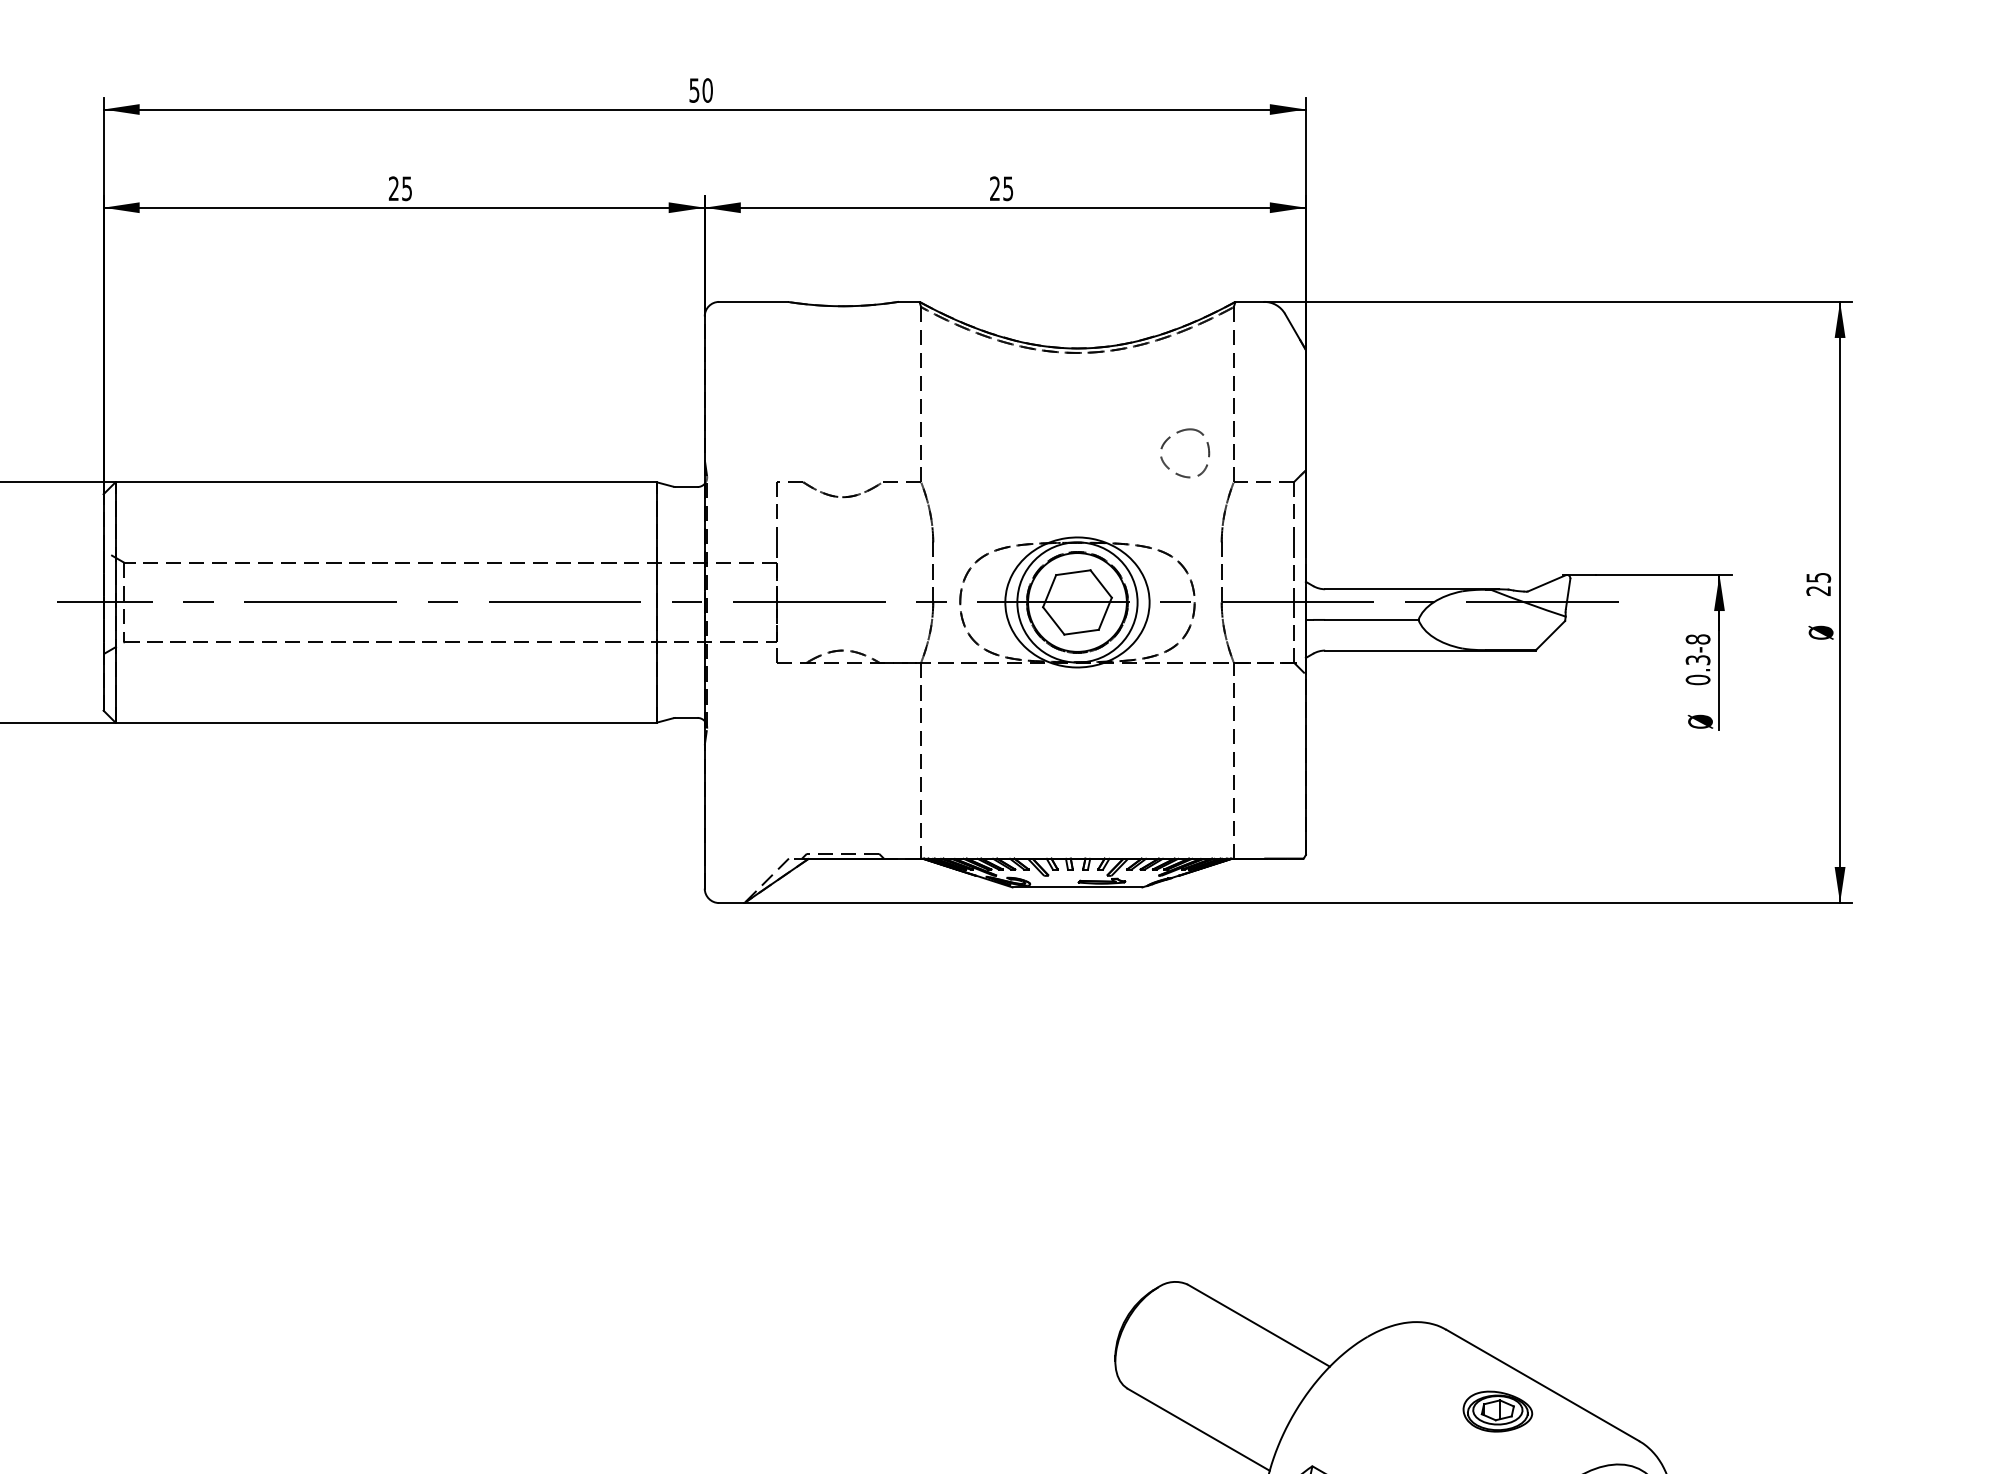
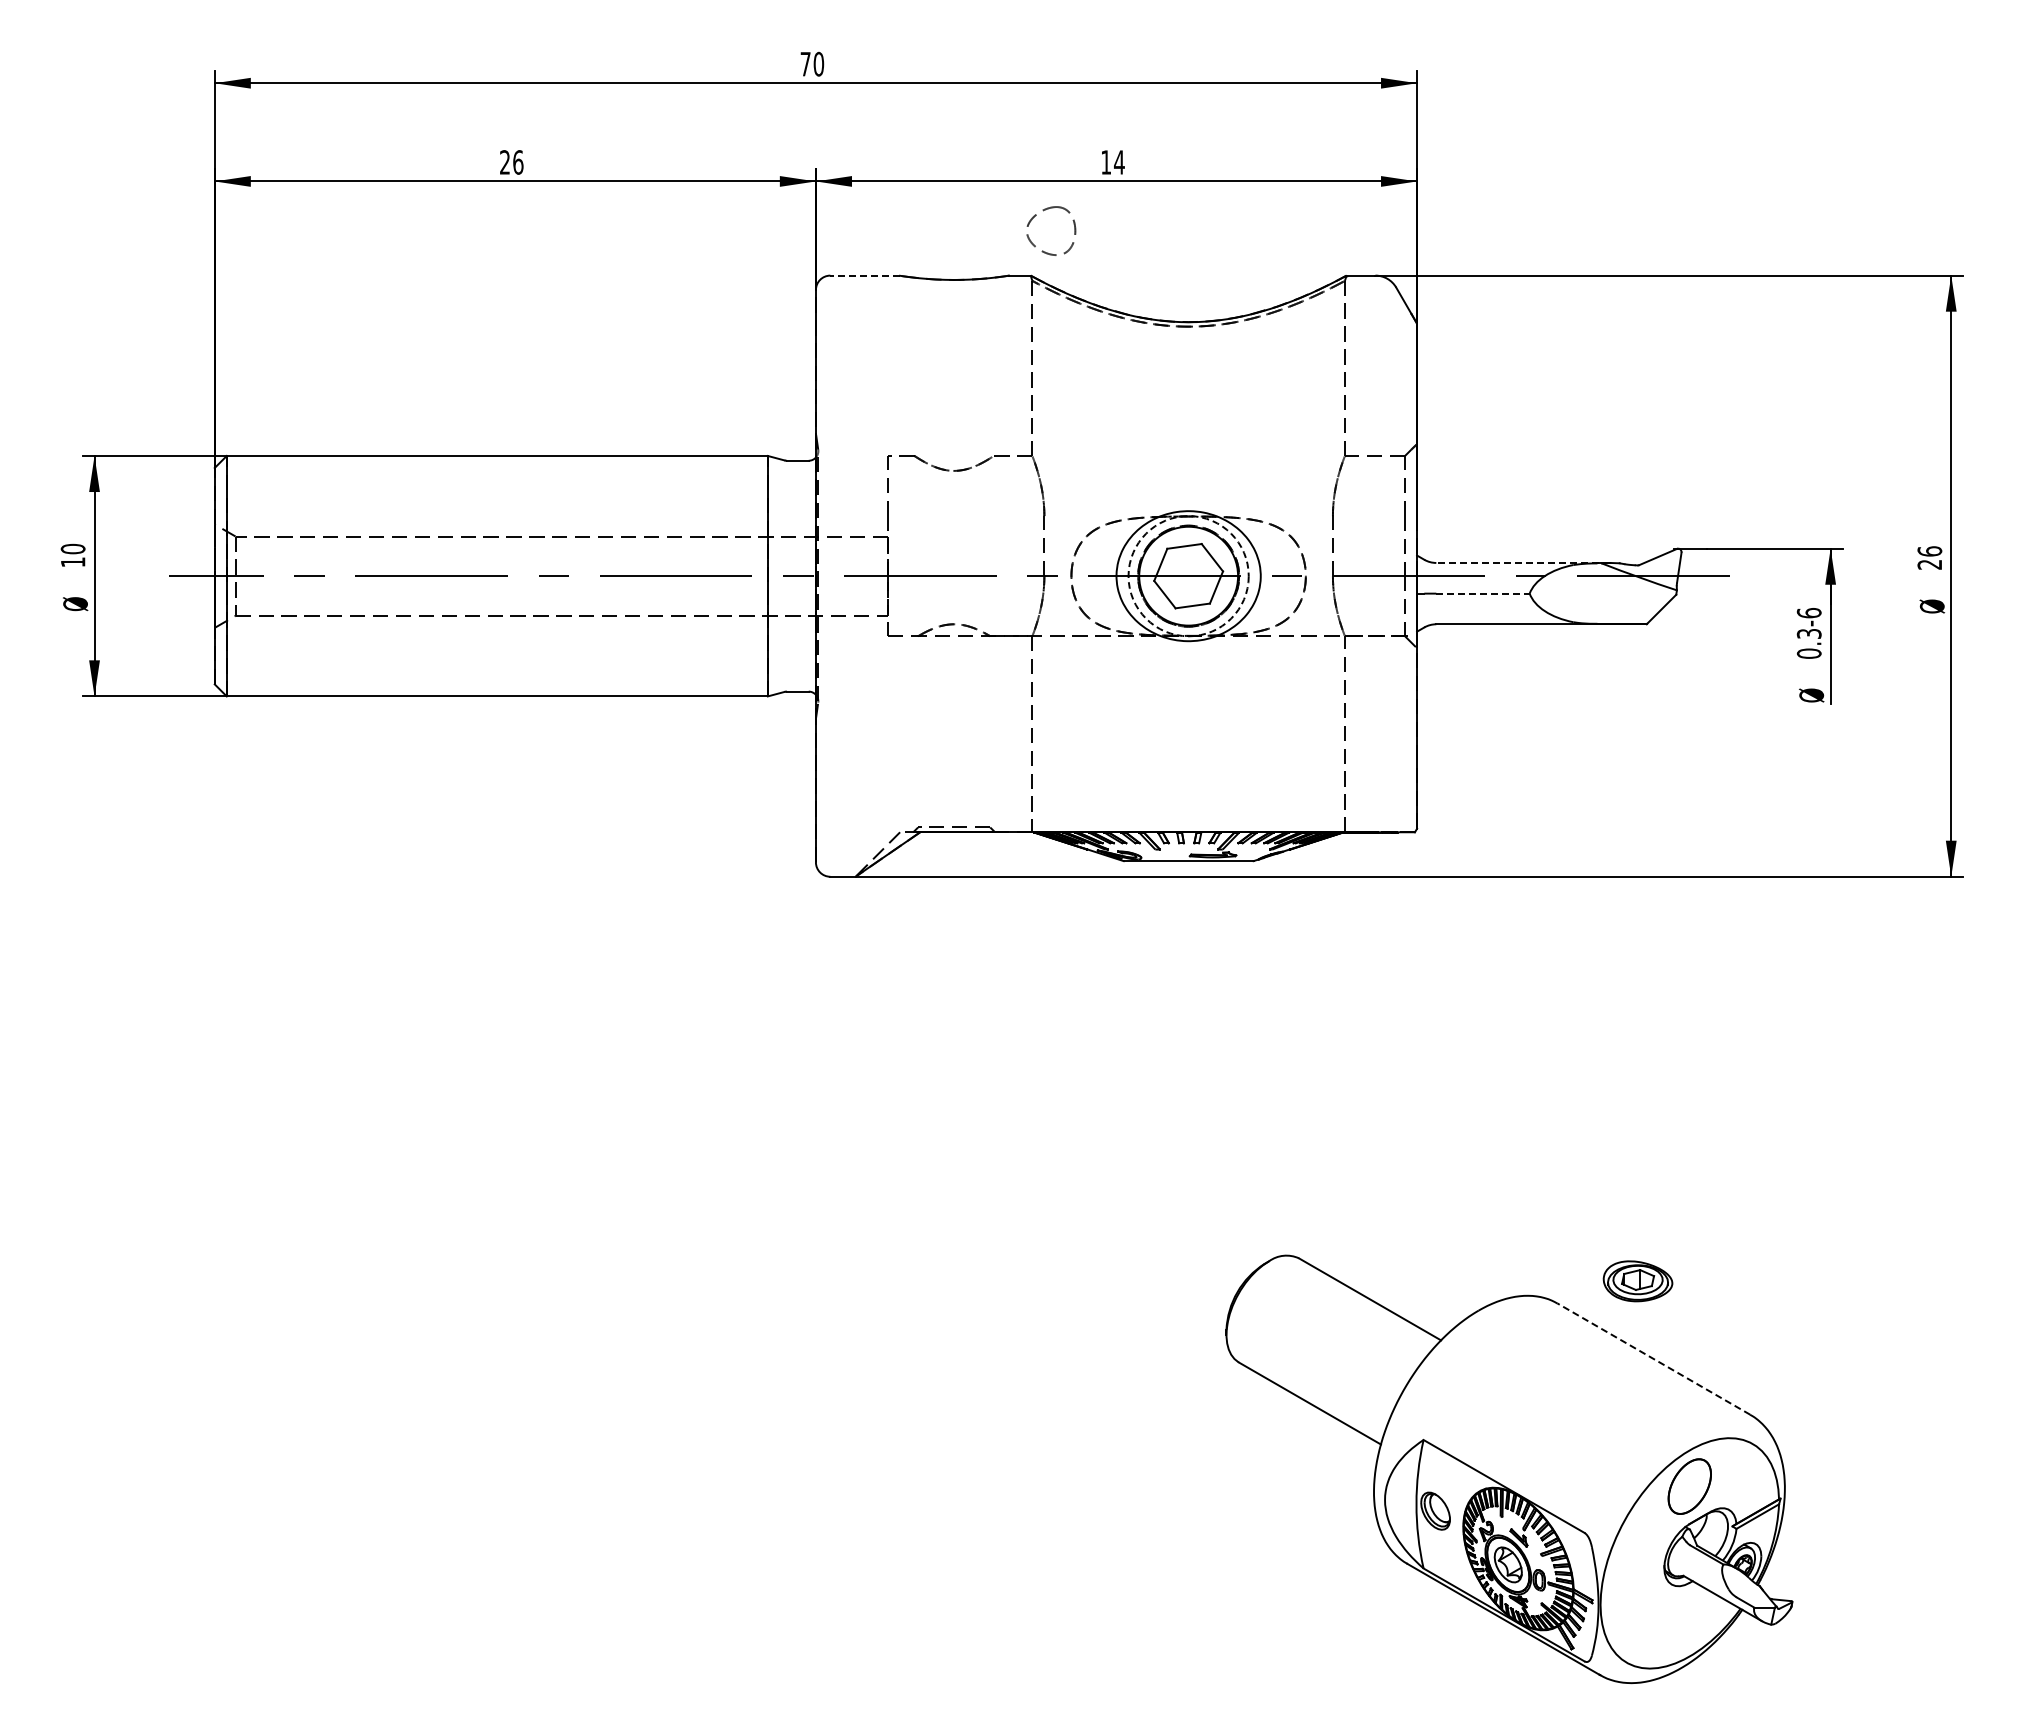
text: (694, 90) -> (805, 64), 50 -> 70
text: (407, 188) -> (518, 162), 25 -> 26
text: (1001, 188) -> (1112, 162), 25 -> 14
line: (753, 301) -> (864, 275), solid -> dashed
part: (1177, 433) -> (1043, 211), moved
text: (1818, 577) -> (1929, 551), 25 -> 26
line: (1412, 588) -> (1523, 562), solid -> dashed
circle: (1077, 602) -> (1188, 576), solid -> dashed
line: (1372, 619) -> (1483, 593), solid -> dashed
text: (1697, 639) -> (1808, 613), 0.3-8 -> 0.3-6
line: (1542, 1384) -> (1653, 1358), solid -> dashed
part: (1497, 1411) -> (1637, 1281), moved

